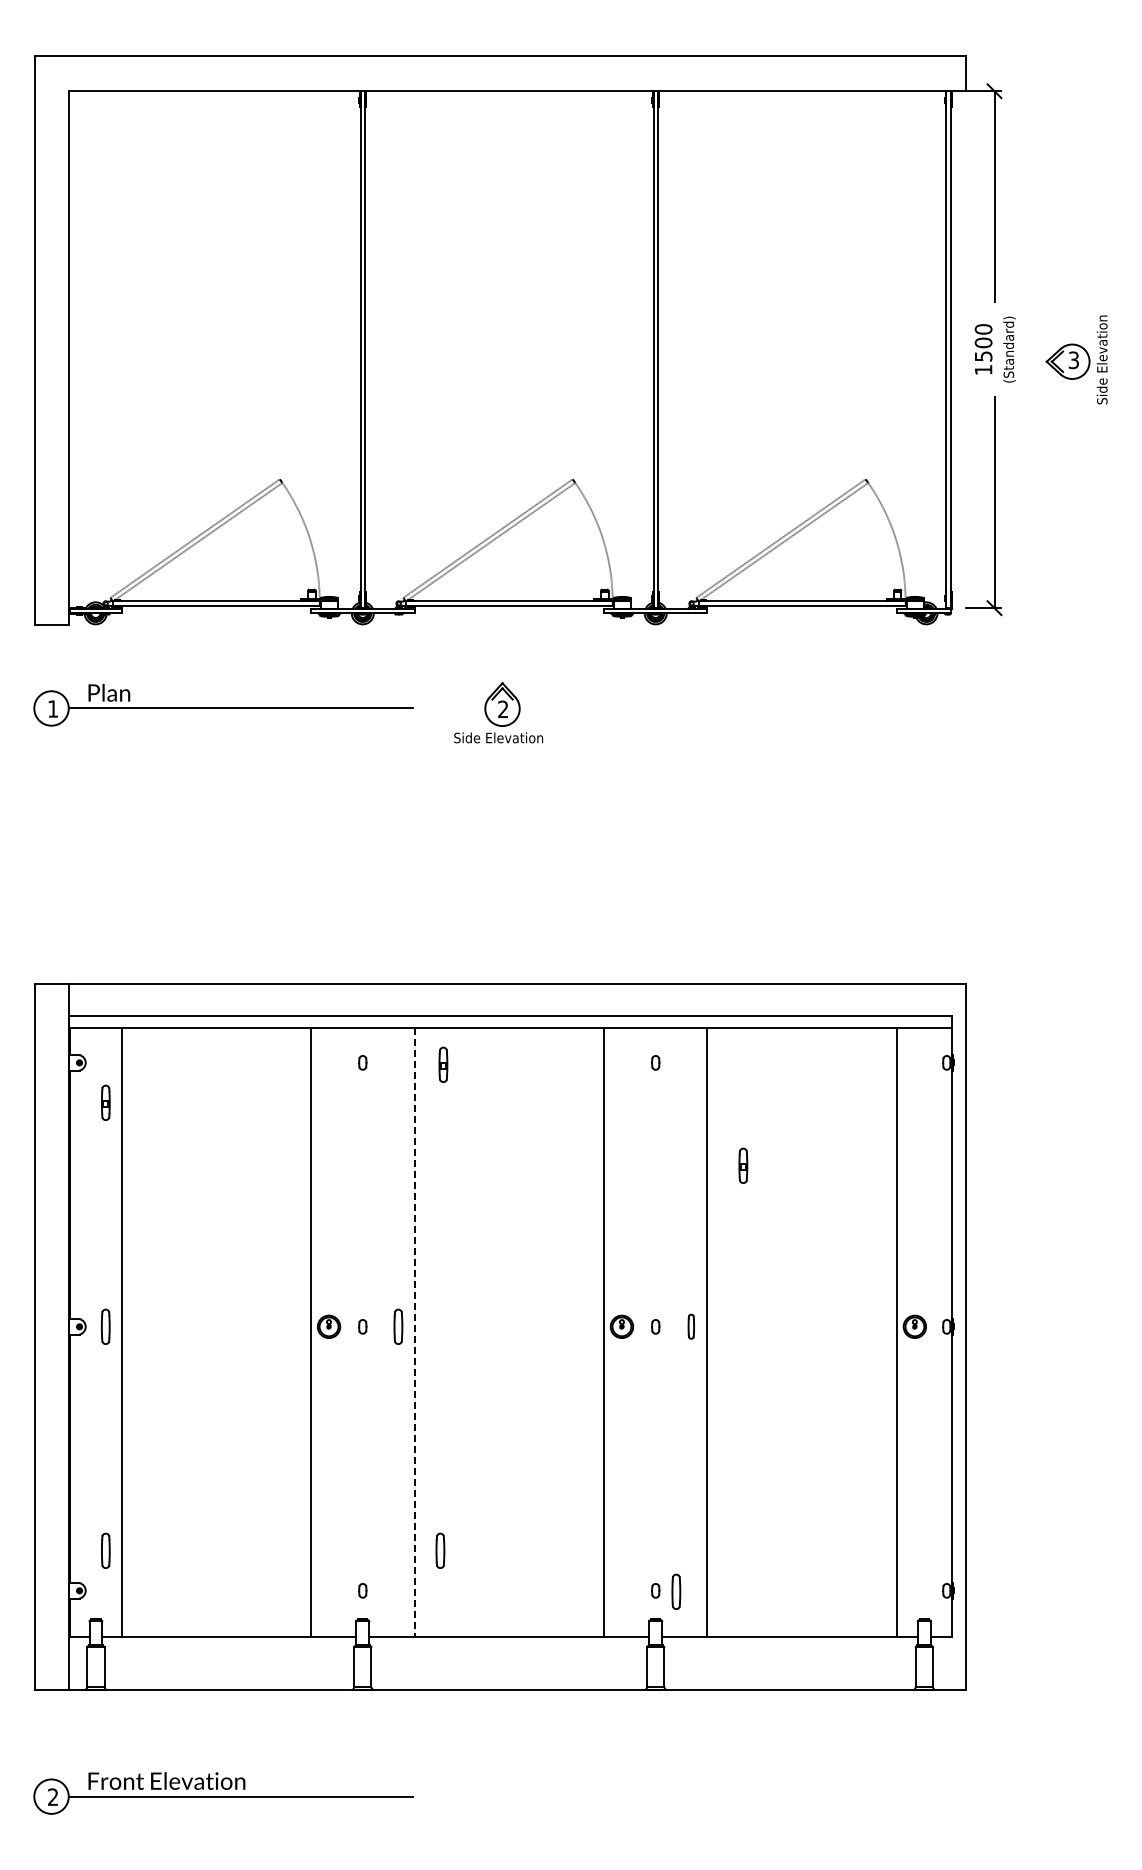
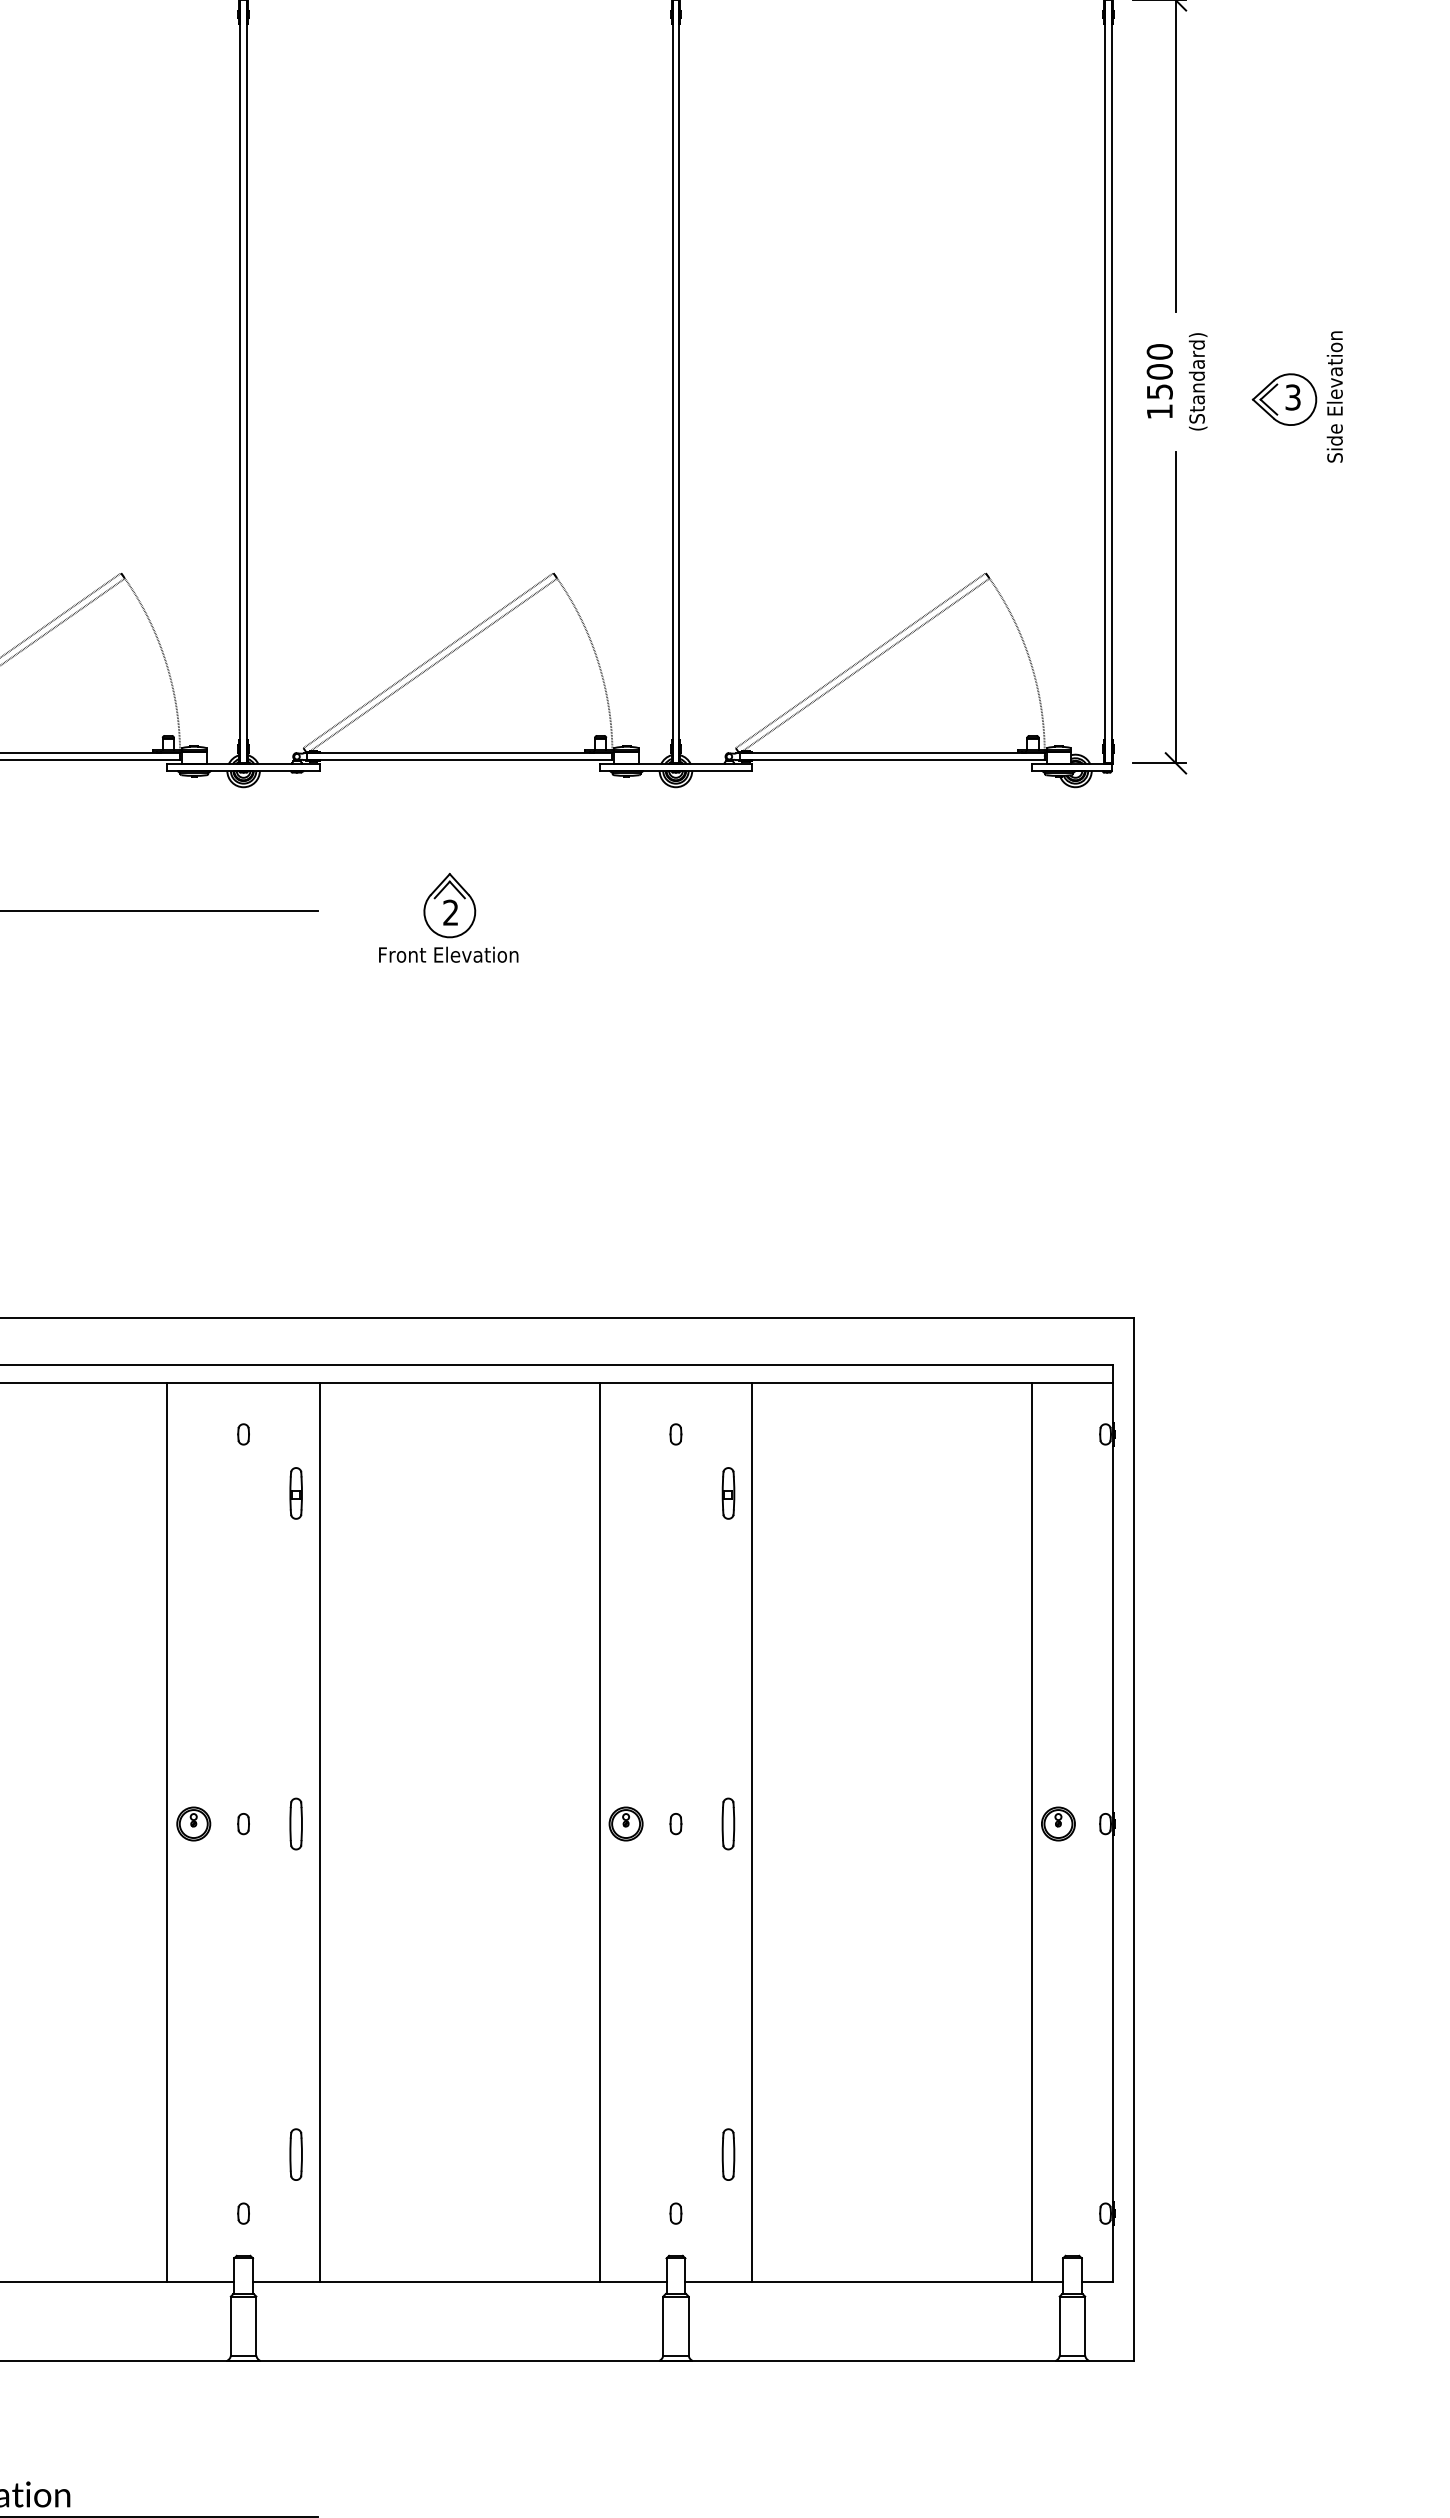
text: (501, 737) -> (448, 954), Side Elevation -> Front Elevation
part: (443, 1064) -> (296, 1492), moved
part: (743, 1165) -> (728, 1492), moved
part: (691, 1326) -> (728, 1823), size x1.43
line: (414, 1332) -> (319, 1832), dashed -> solid
part: (440, 1550) -> (296, 2154), moved
part: (676, 1591) -> (728, 2154), moved

